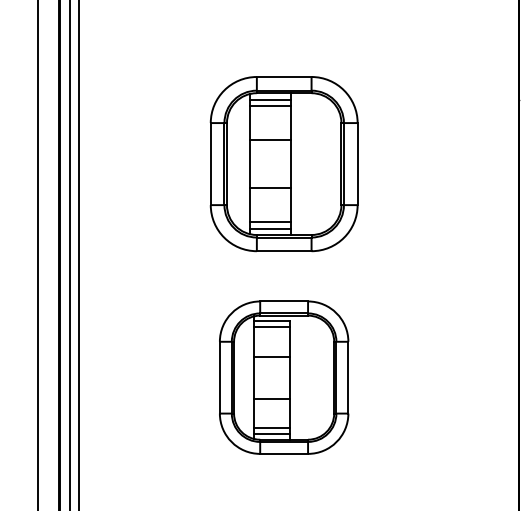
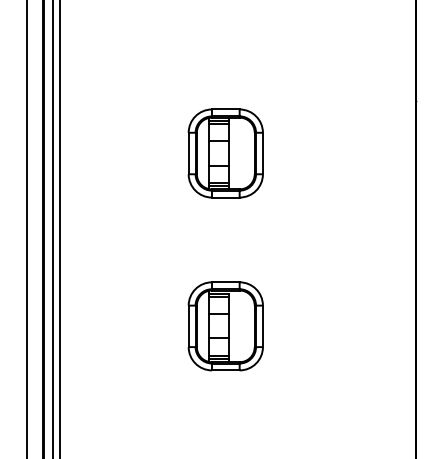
part: (283, 164) -> (225, 153), size x0.62
part: (283, 377) -> (225, 326), size x0.71

